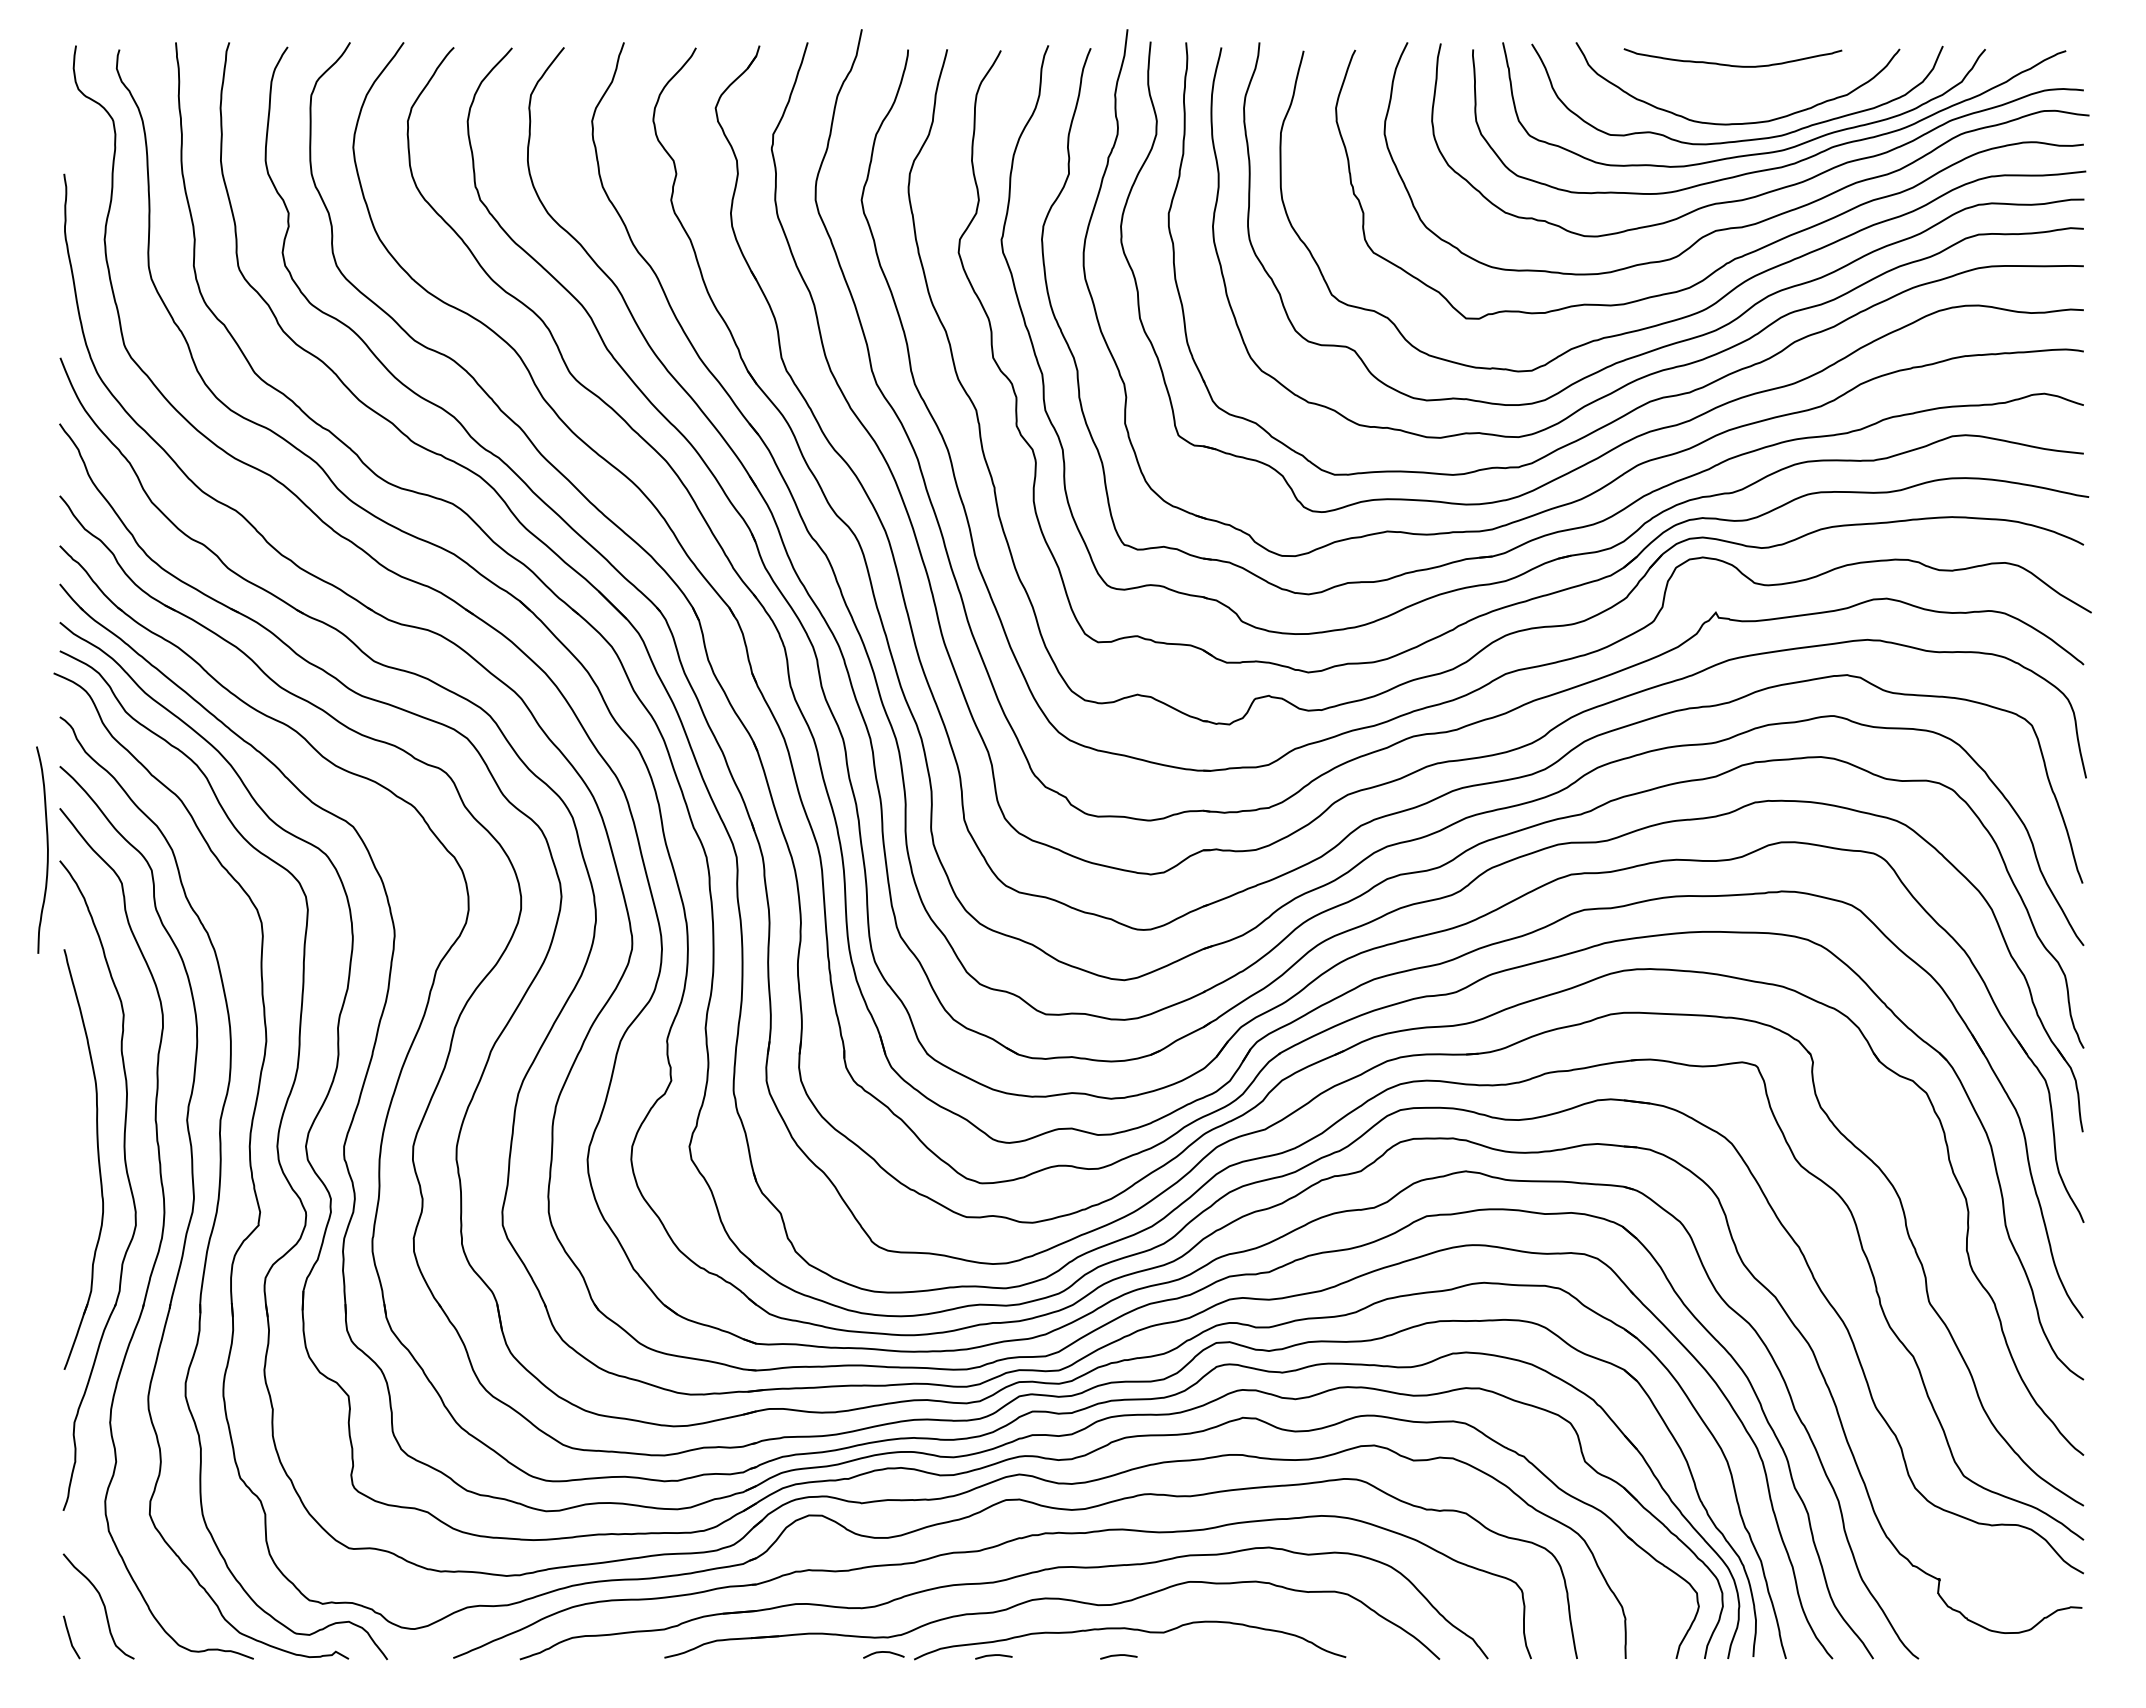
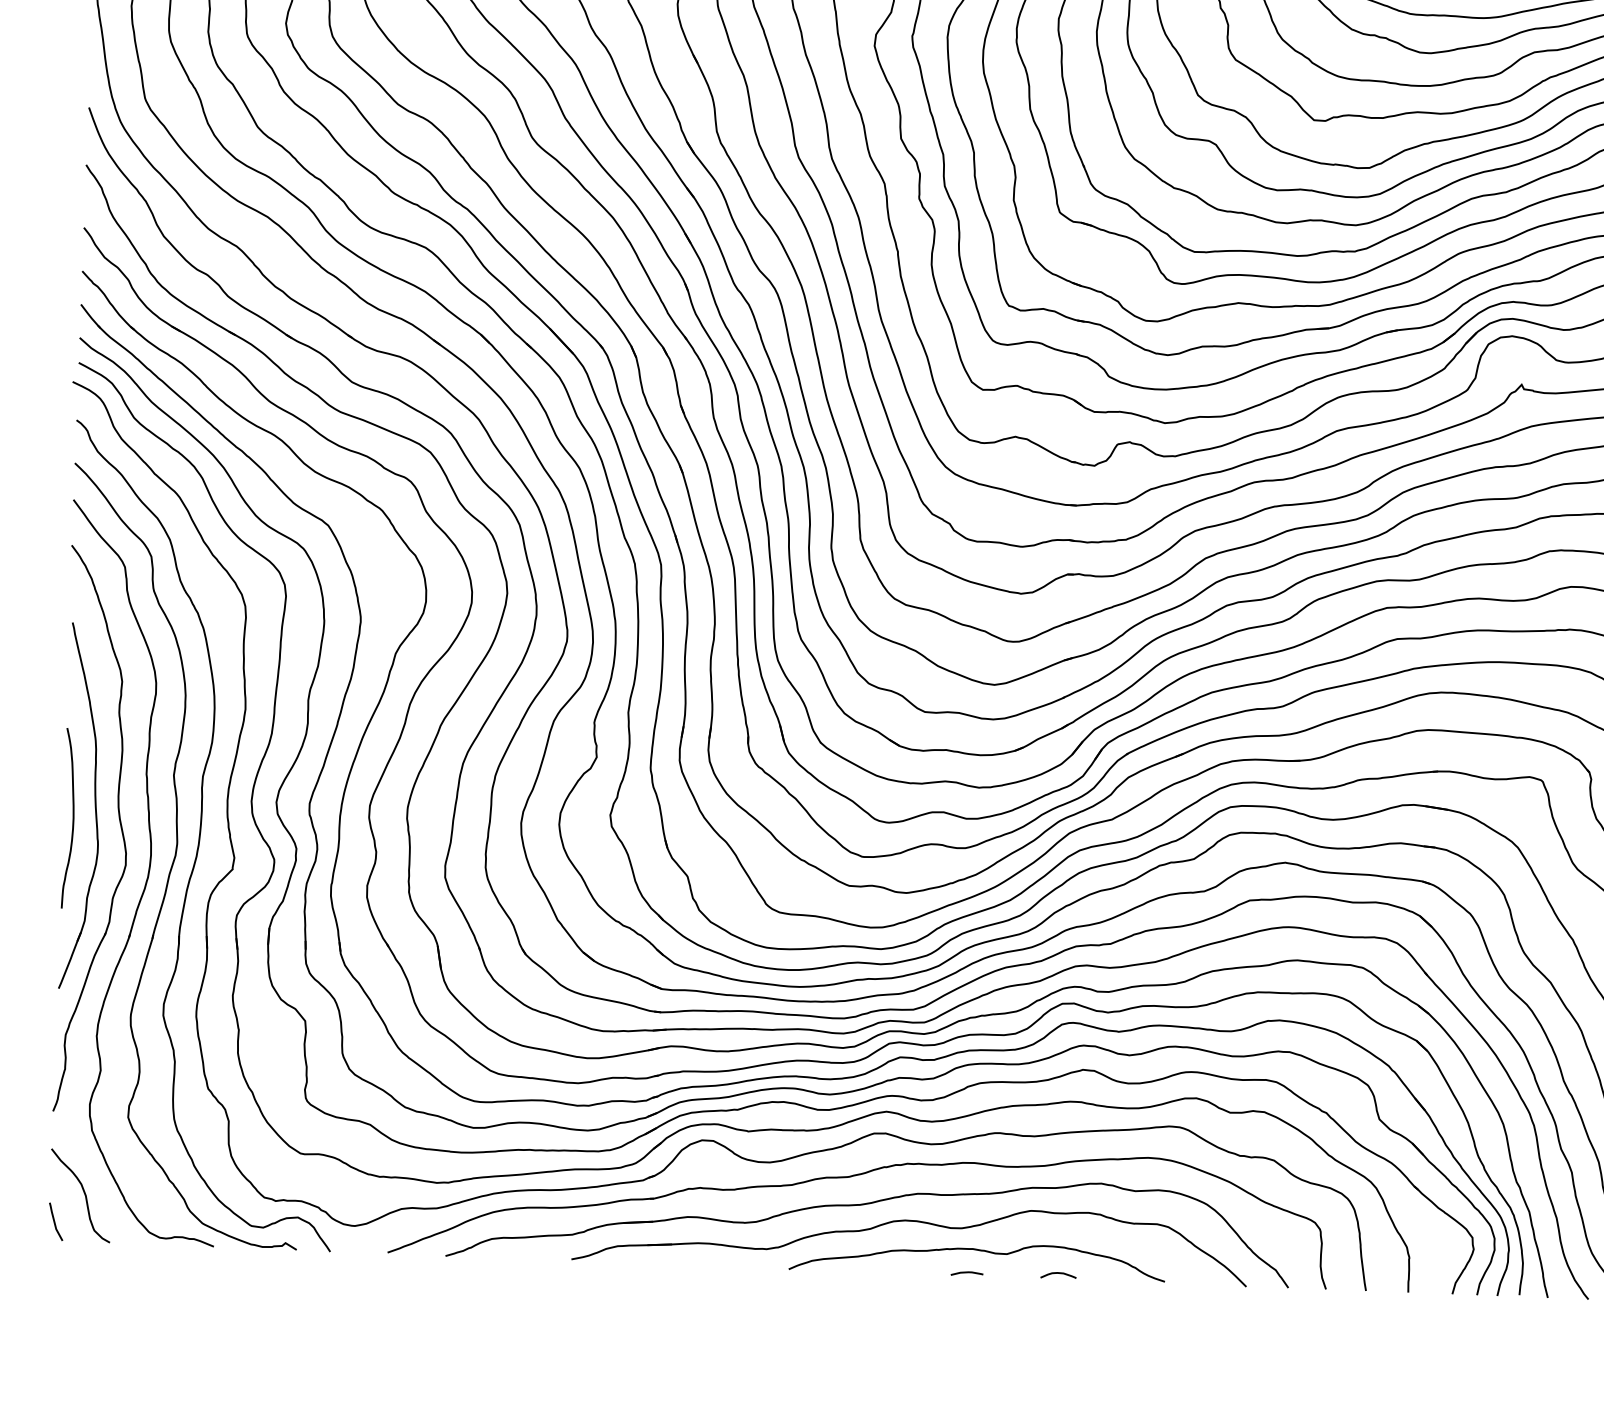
curve: (47, 849) -> (73, 818), moved
curve: (883, 1652) -> (1058, 1273), moved
curve: (993, 1656) -> (857, 1269), removed

